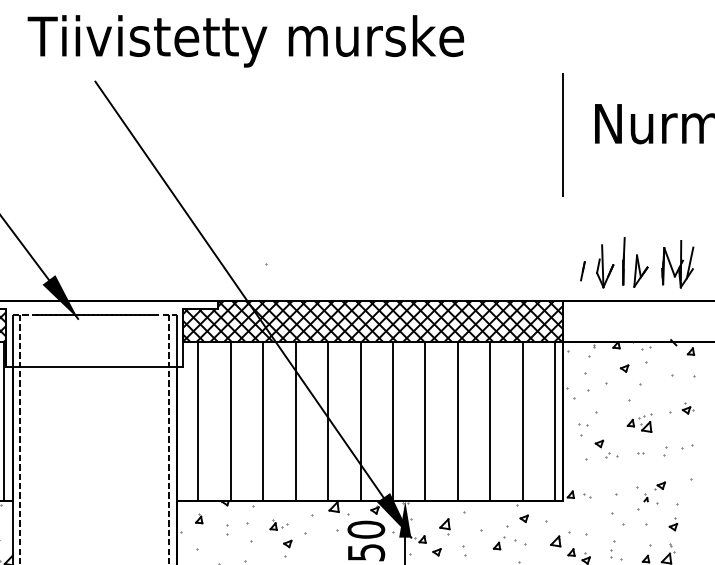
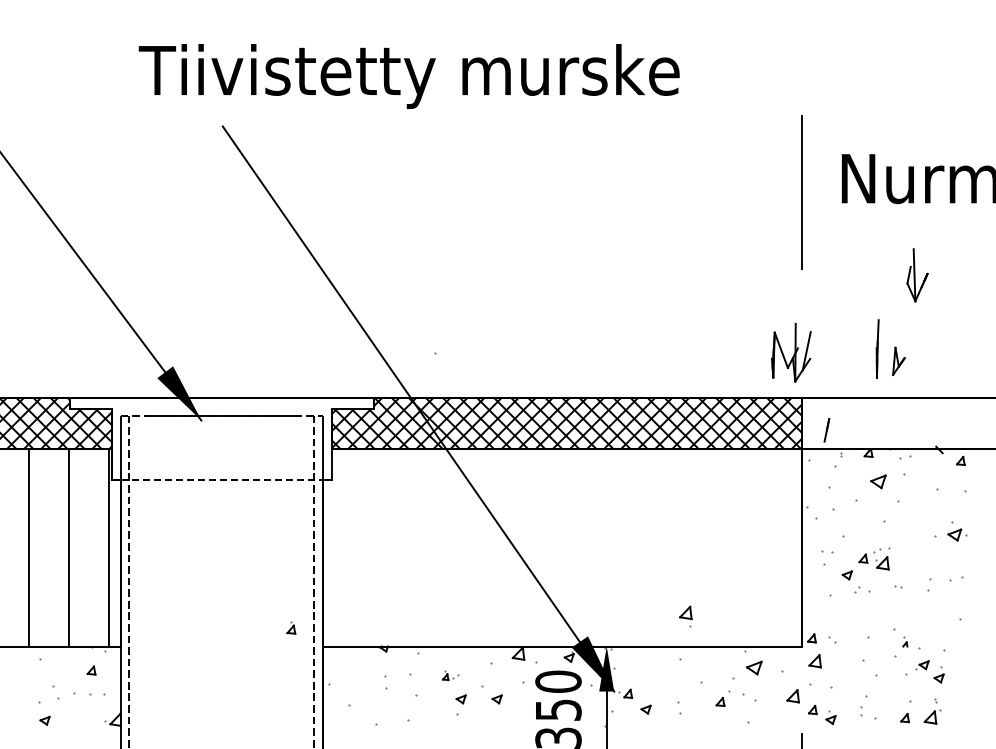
part: (677, 264) -> (791, 352), moved
part: (605, 266) -> (917, 275), moved
line: (582, 271) -> (826, 430), moved
part: (640, 271) -> (898, 361), size x0.7
line: (95, 366) -> (222, 479), solid -> dashed
part: (624, 368) -> (878, 482), size x1.6
part: (687, 407) -> (956, 530), size x1.4
hatch: (376, 421) -> (571, 547), removed
part: (639, 423) -> (874, 558), moved
part: (660, 485) -> (922, 665), moved
part: (572, 513) -> (814, 661), added
part: (199, 518) -> (291, 627), moved
part: (523, 519) -> (753, 668), size x1.6
part: (279, 524) -> (450, 675), size x0.7
part: (444, 527) -> (685, 616), moved
part: (316, 544) -> (496, 699), added

